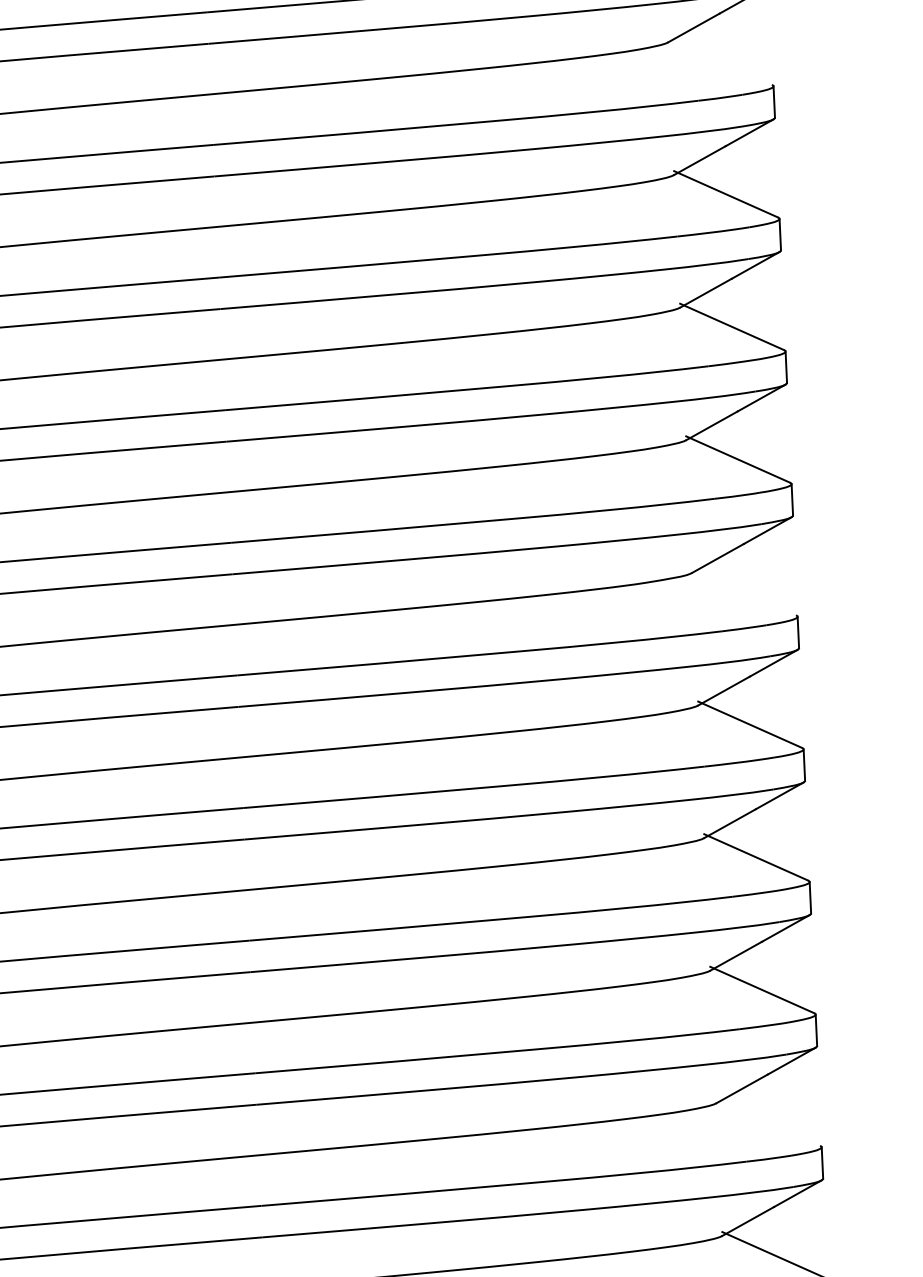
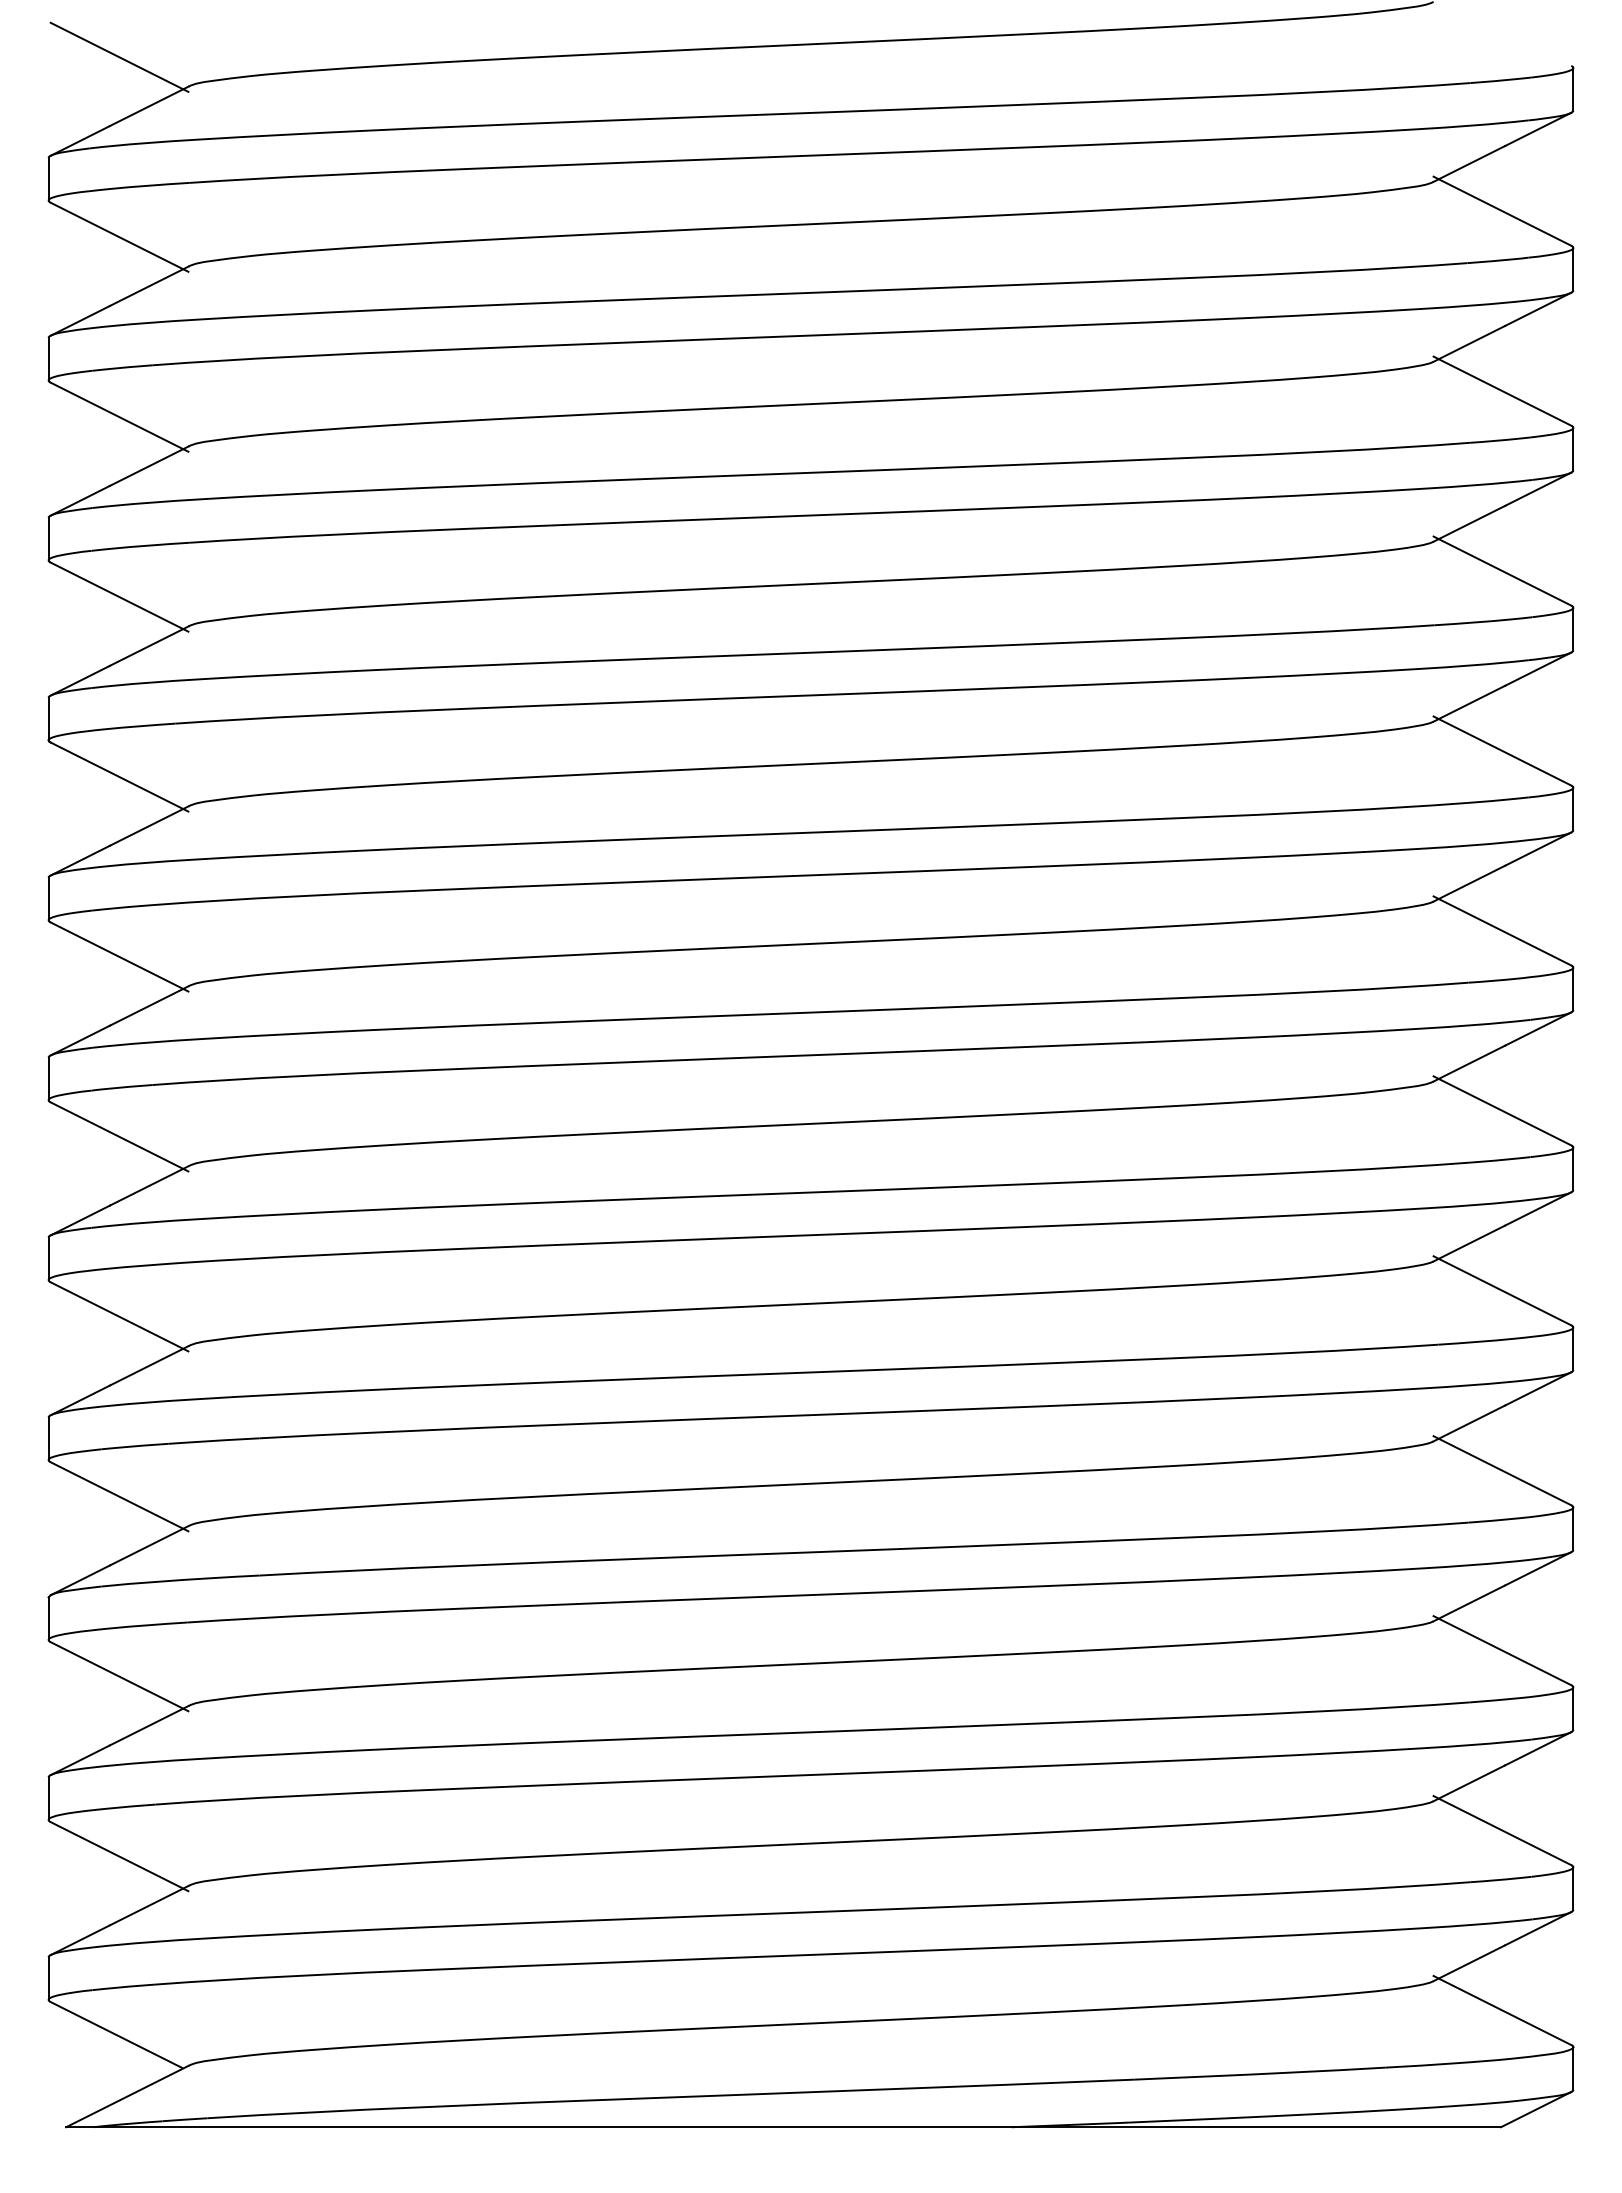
line: (720, 61) -> (1502, 390), added
line: (744, 591) -> (1502, 1110), added
line: (768, 1122) -> (1502, 1830), added

